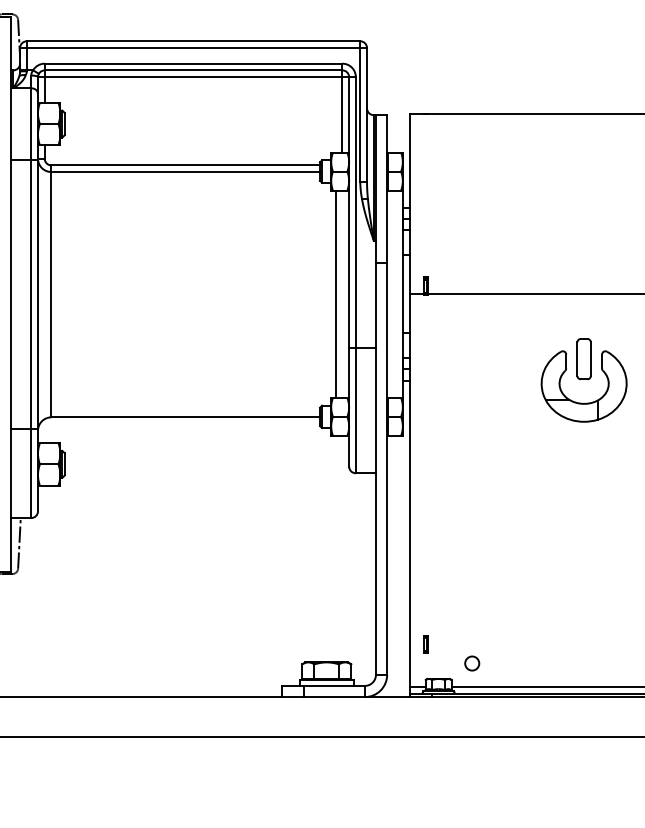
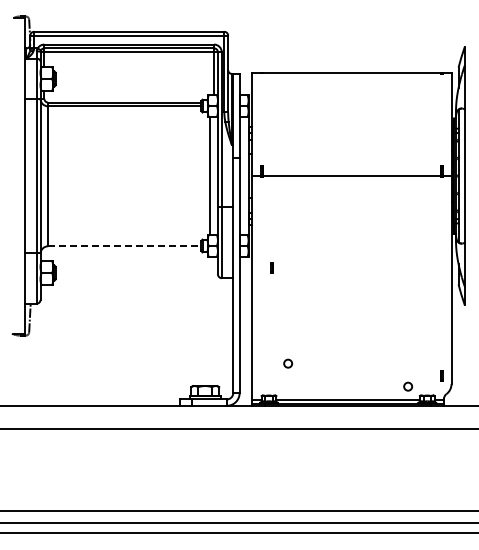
part: (583, 379) -> (351, 224), removed
line: (185, 417) -> (124, 246), solid -> dashed
part: (425, 643) -> (271, 267), moved
circle: (472, 663) -> (288, 363), moved

